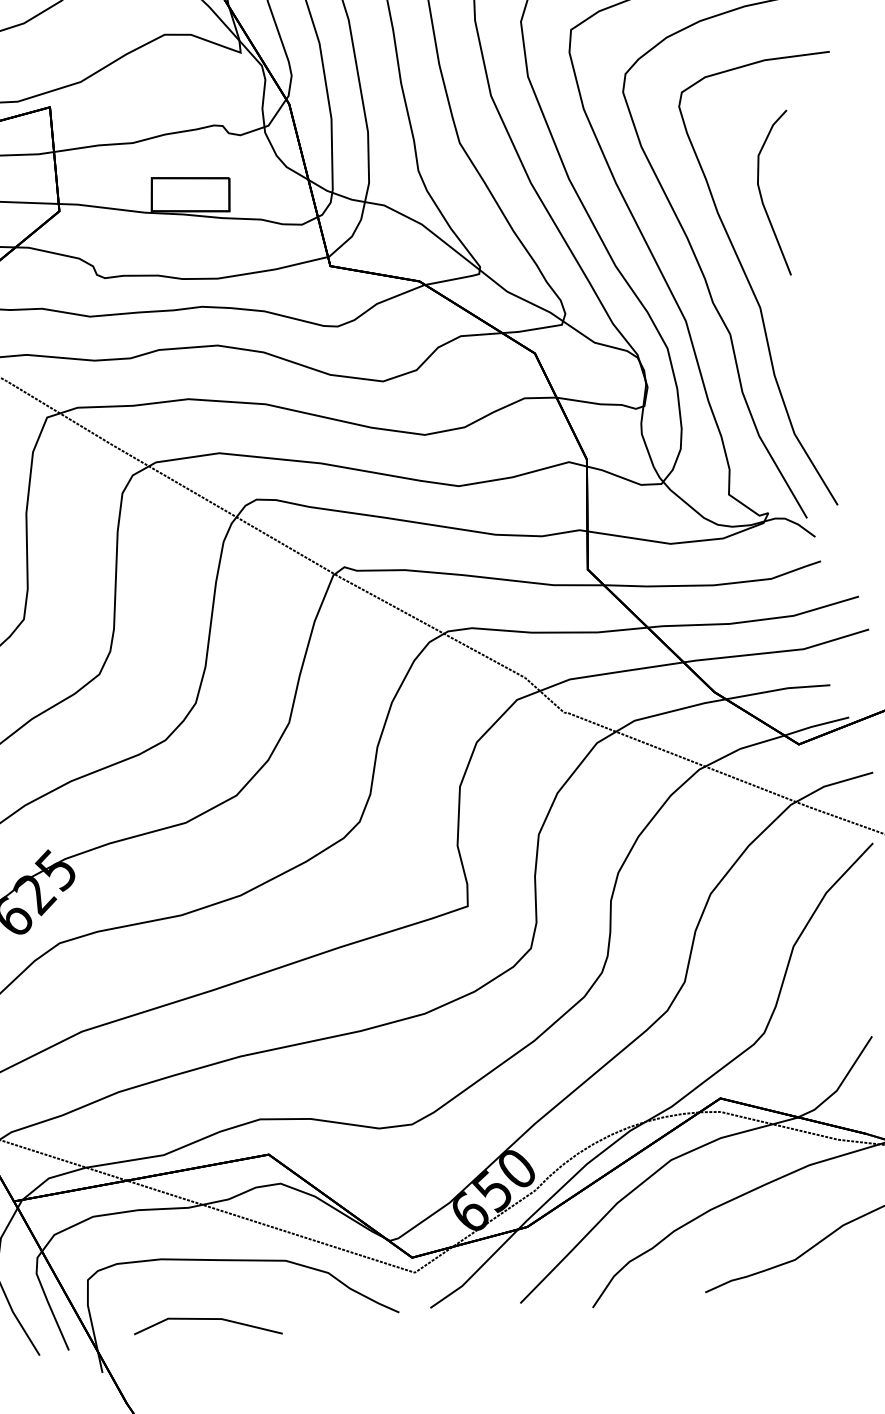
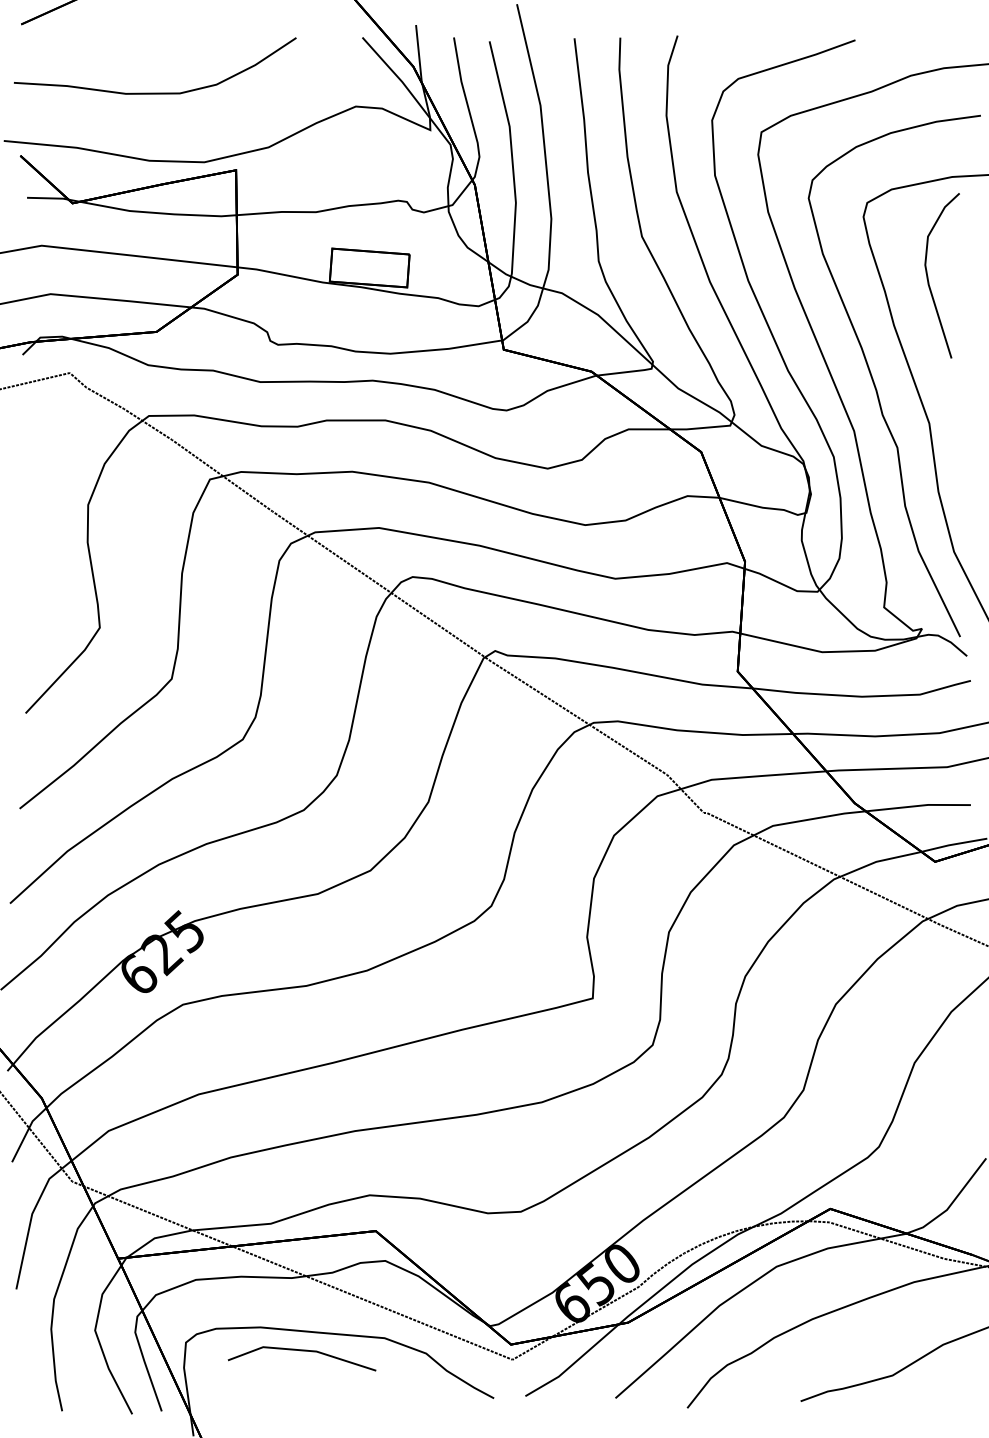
curve: (762, 195) -> (928, 276), moved
line: (206, 1320) -> (301, 1351), moved

